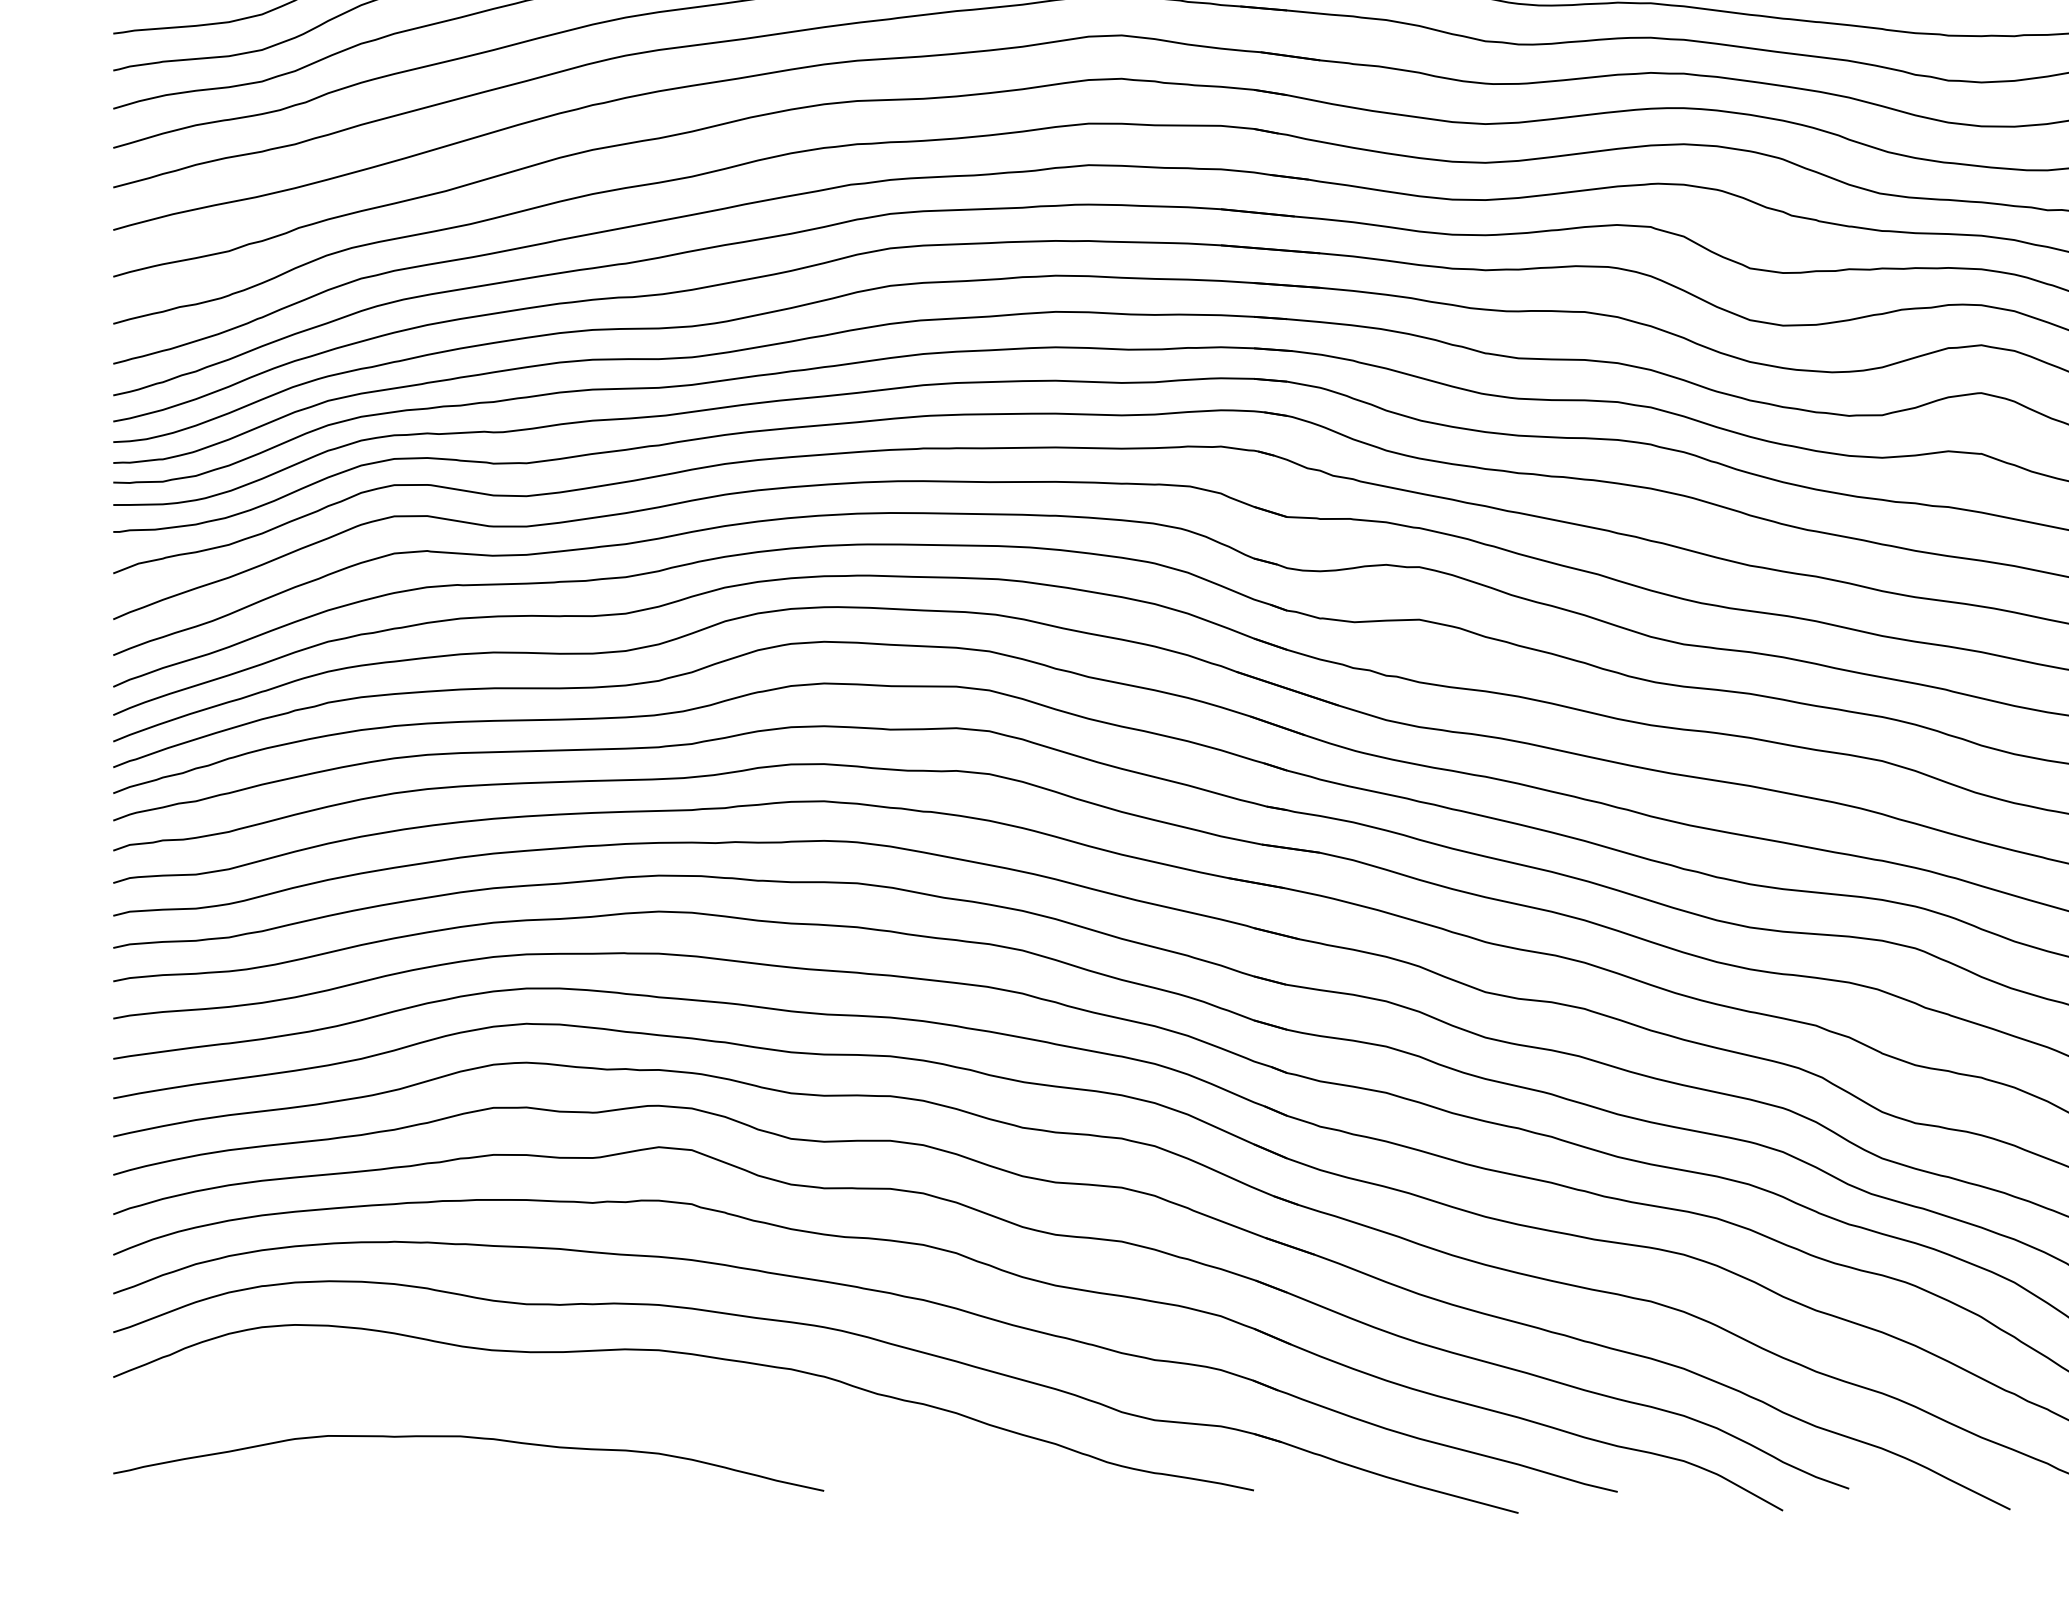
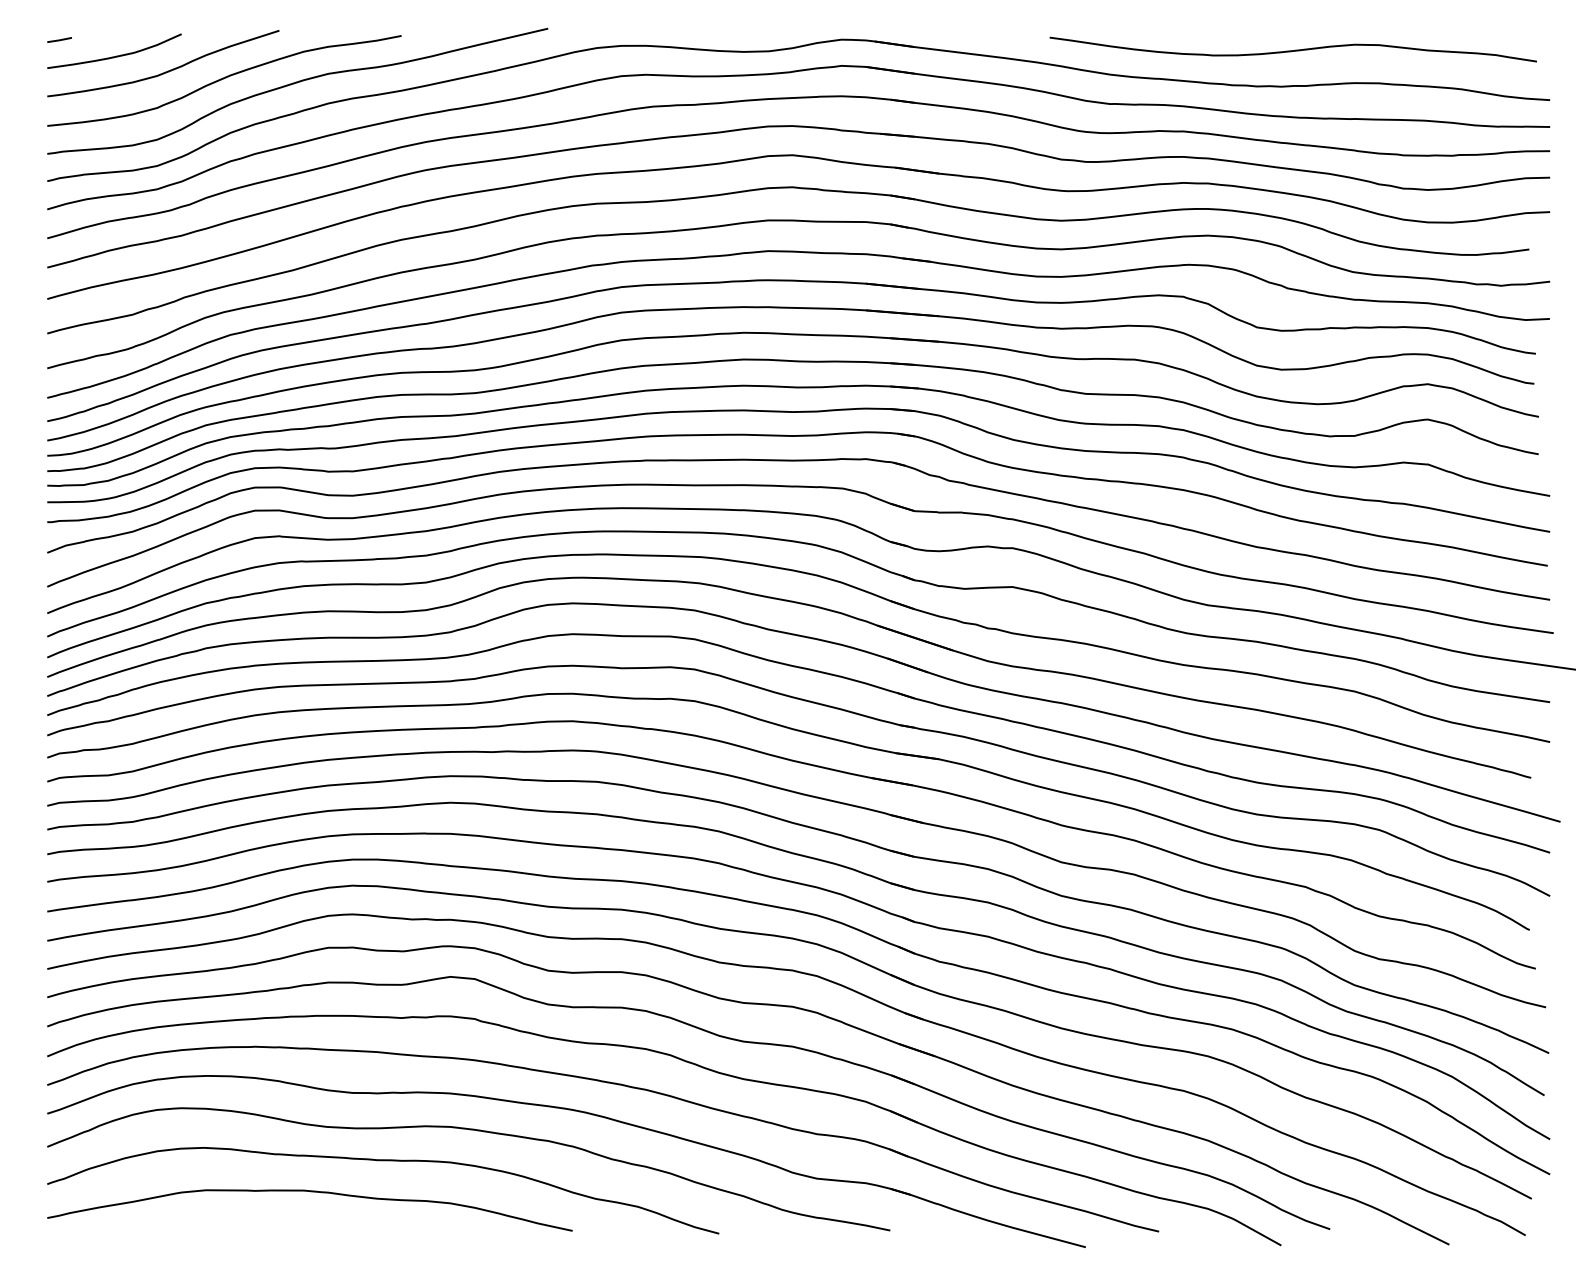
curve: (568, 1397) -> (383, 1161), added

